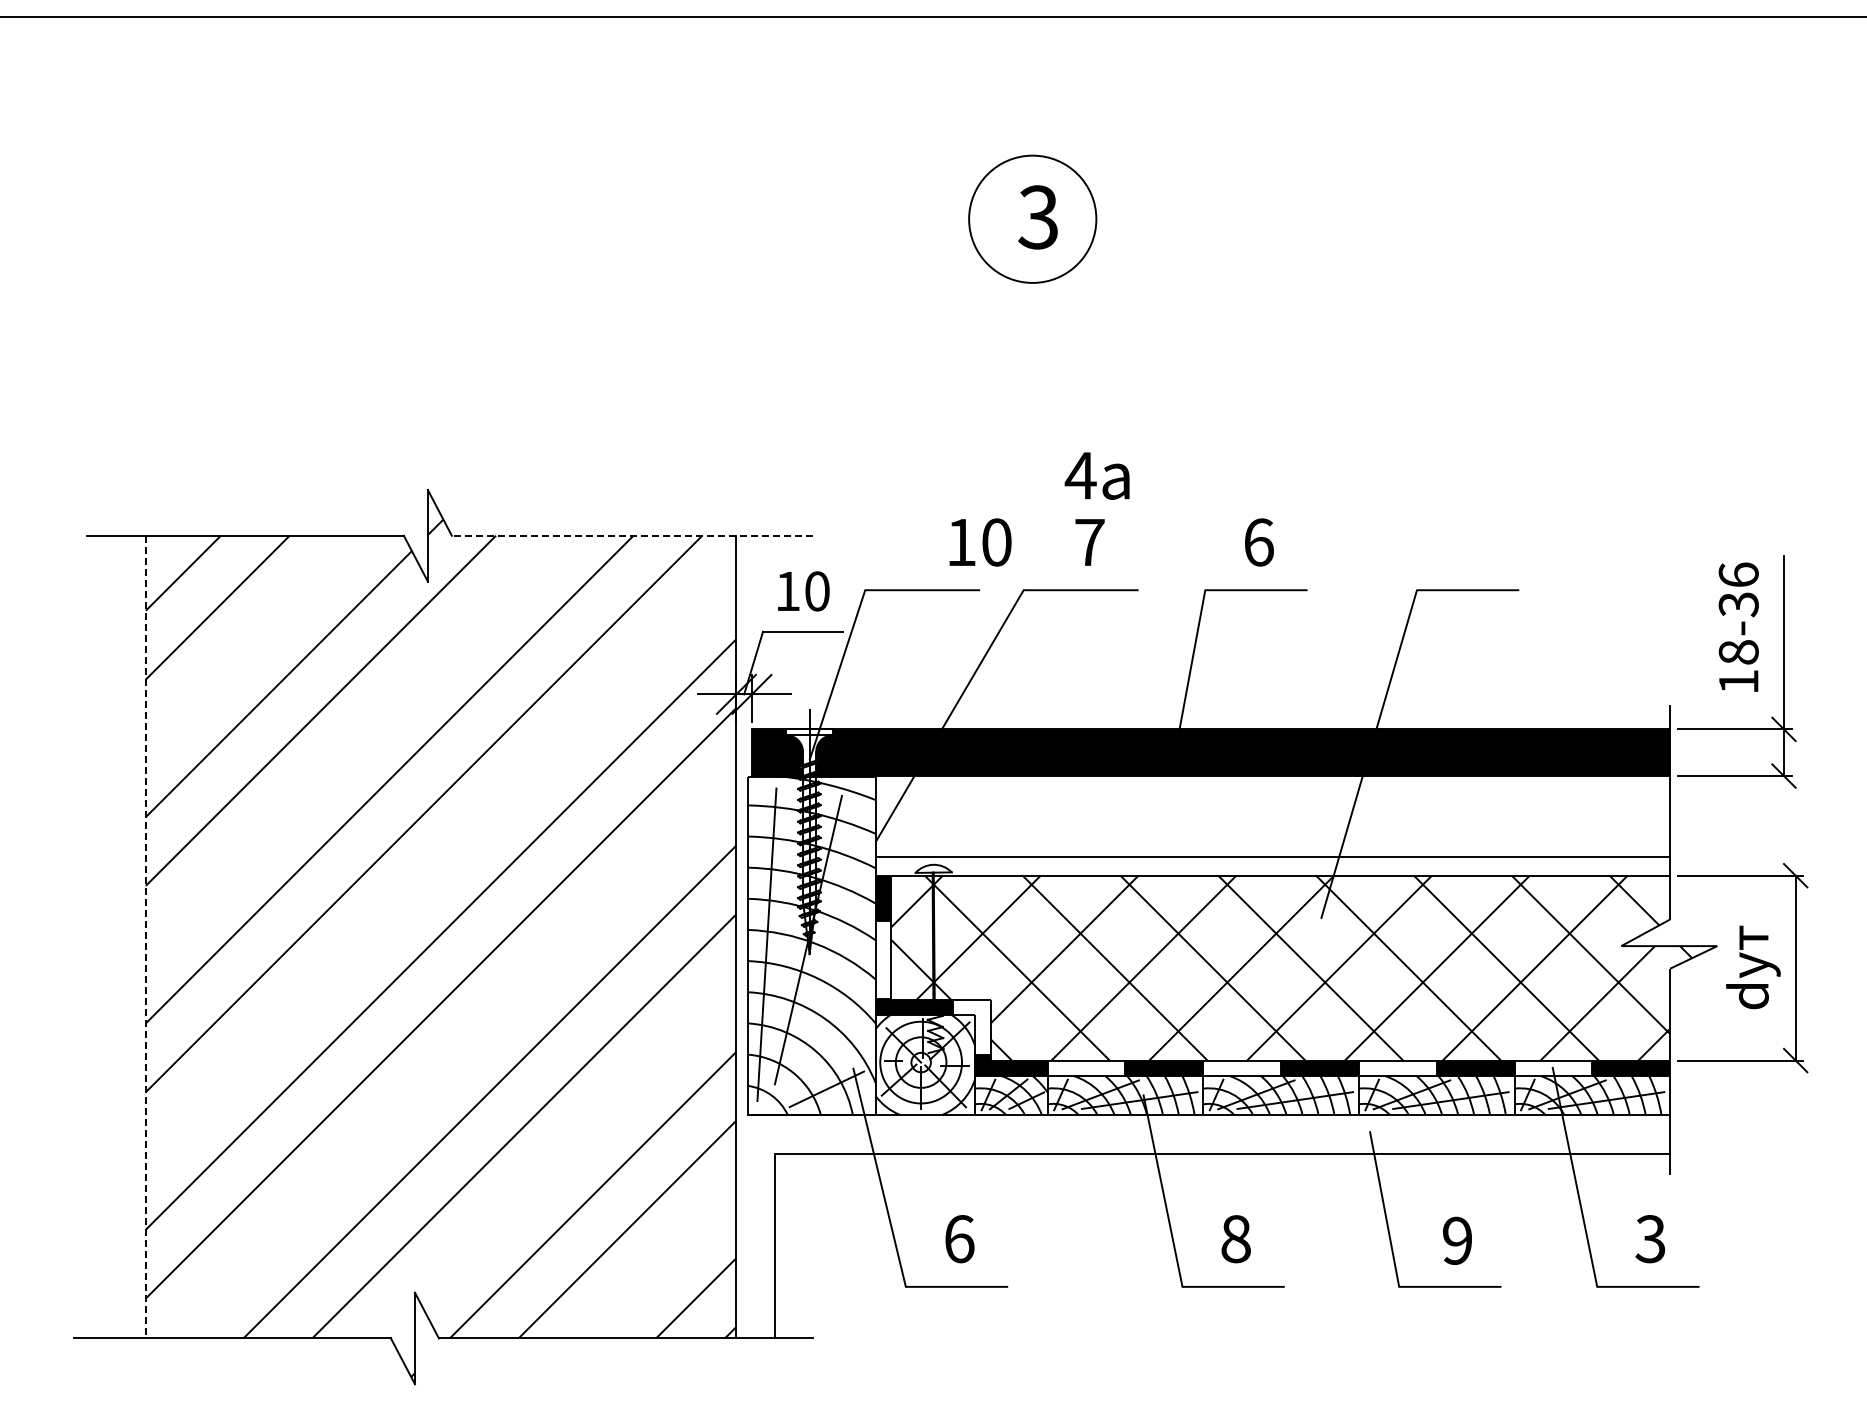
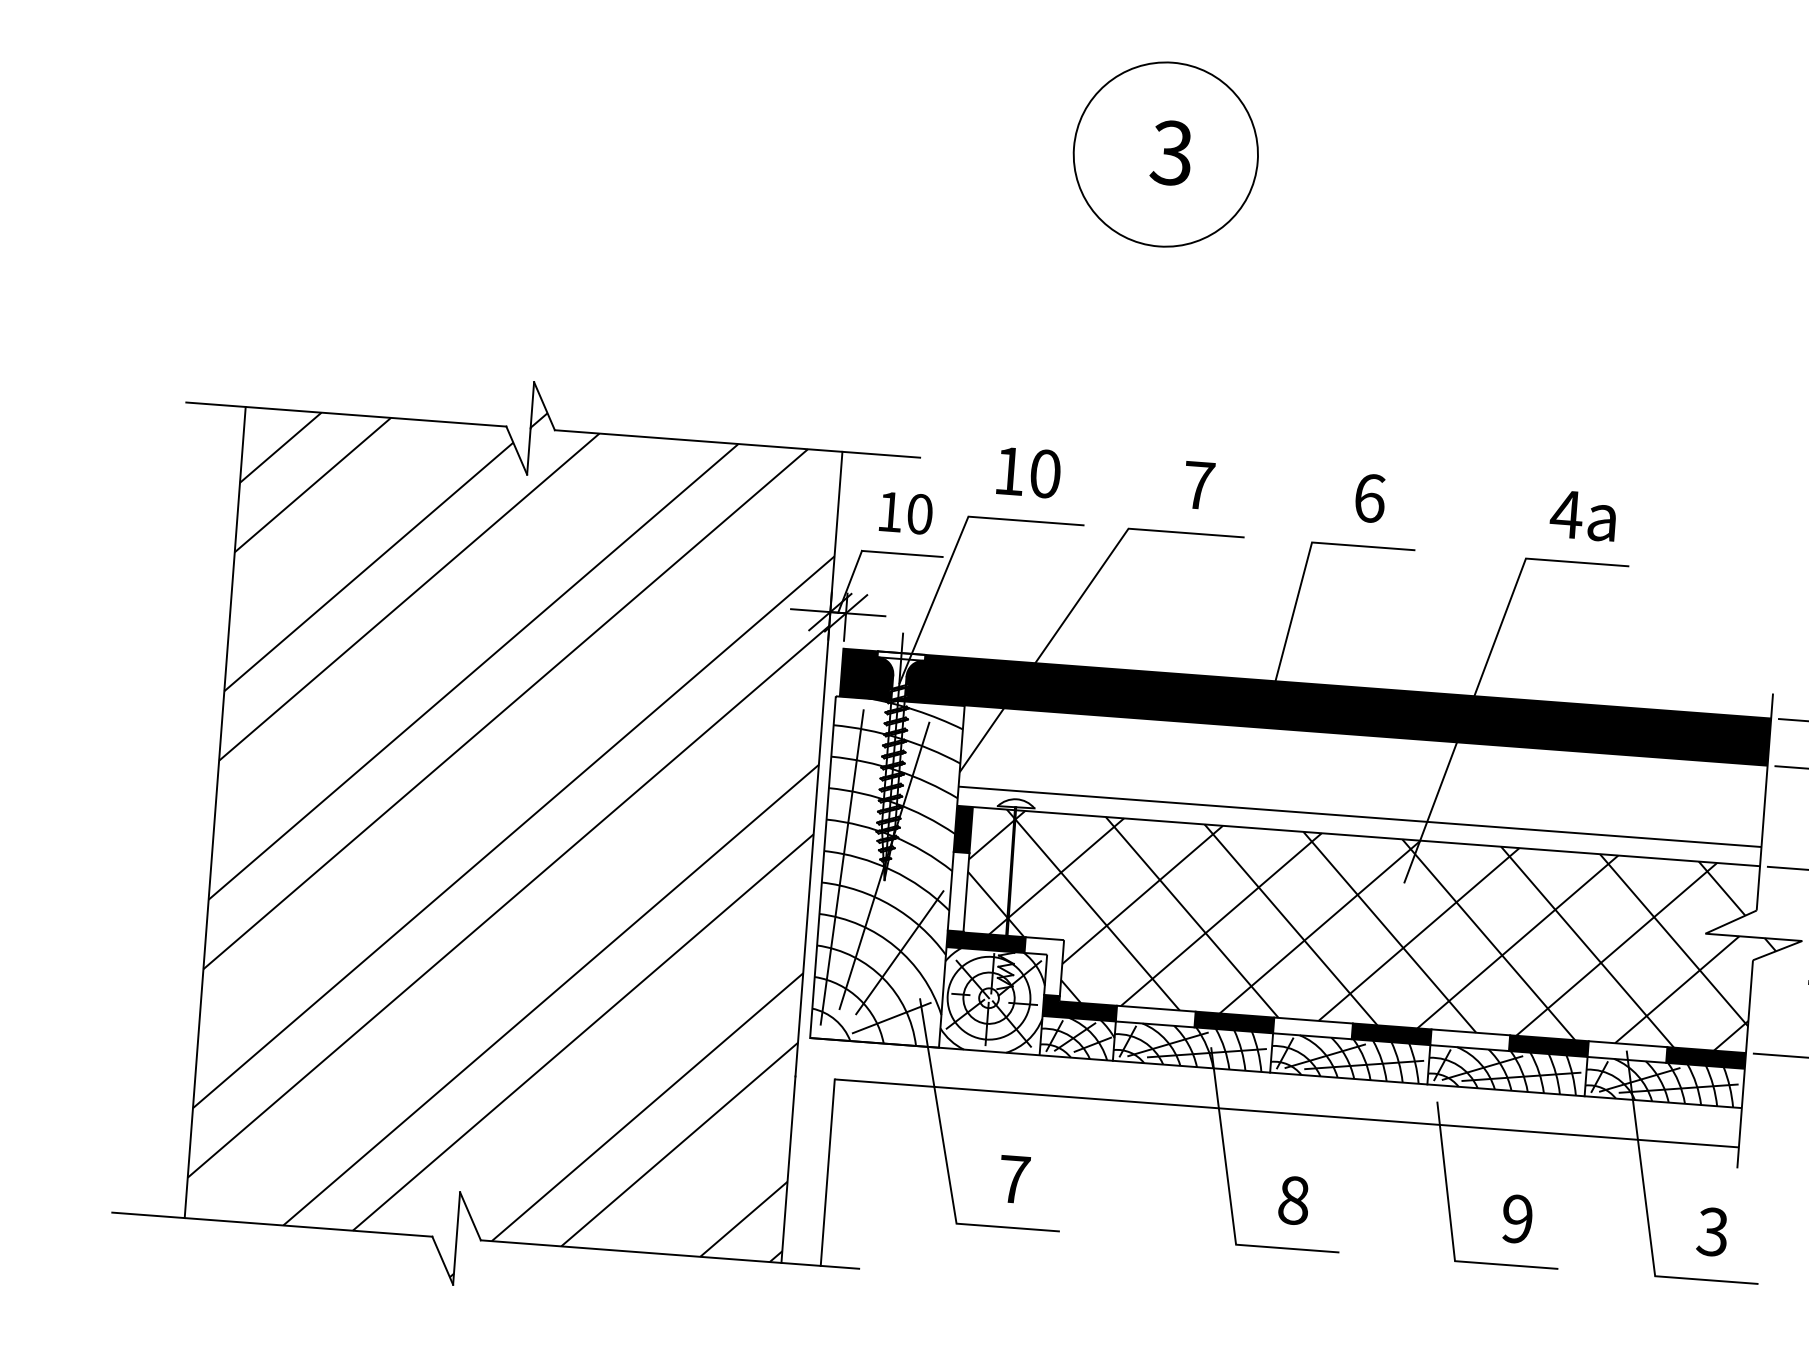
circle: (1032, 219) -> (1165, 154), size x1.43
text: (1096, 475) -> (1582, 515), moved
line: (632, 535) -> (737, 443), dashed -> solid
text: (980, 542) -> (1028, 472), moved
line: (145, 937) -> (214, 812), dashed -> solid
line: (829, 1024) -> (899, 952), added
text: (959, 1239) -> (1014, 1179), 6 -> 7

